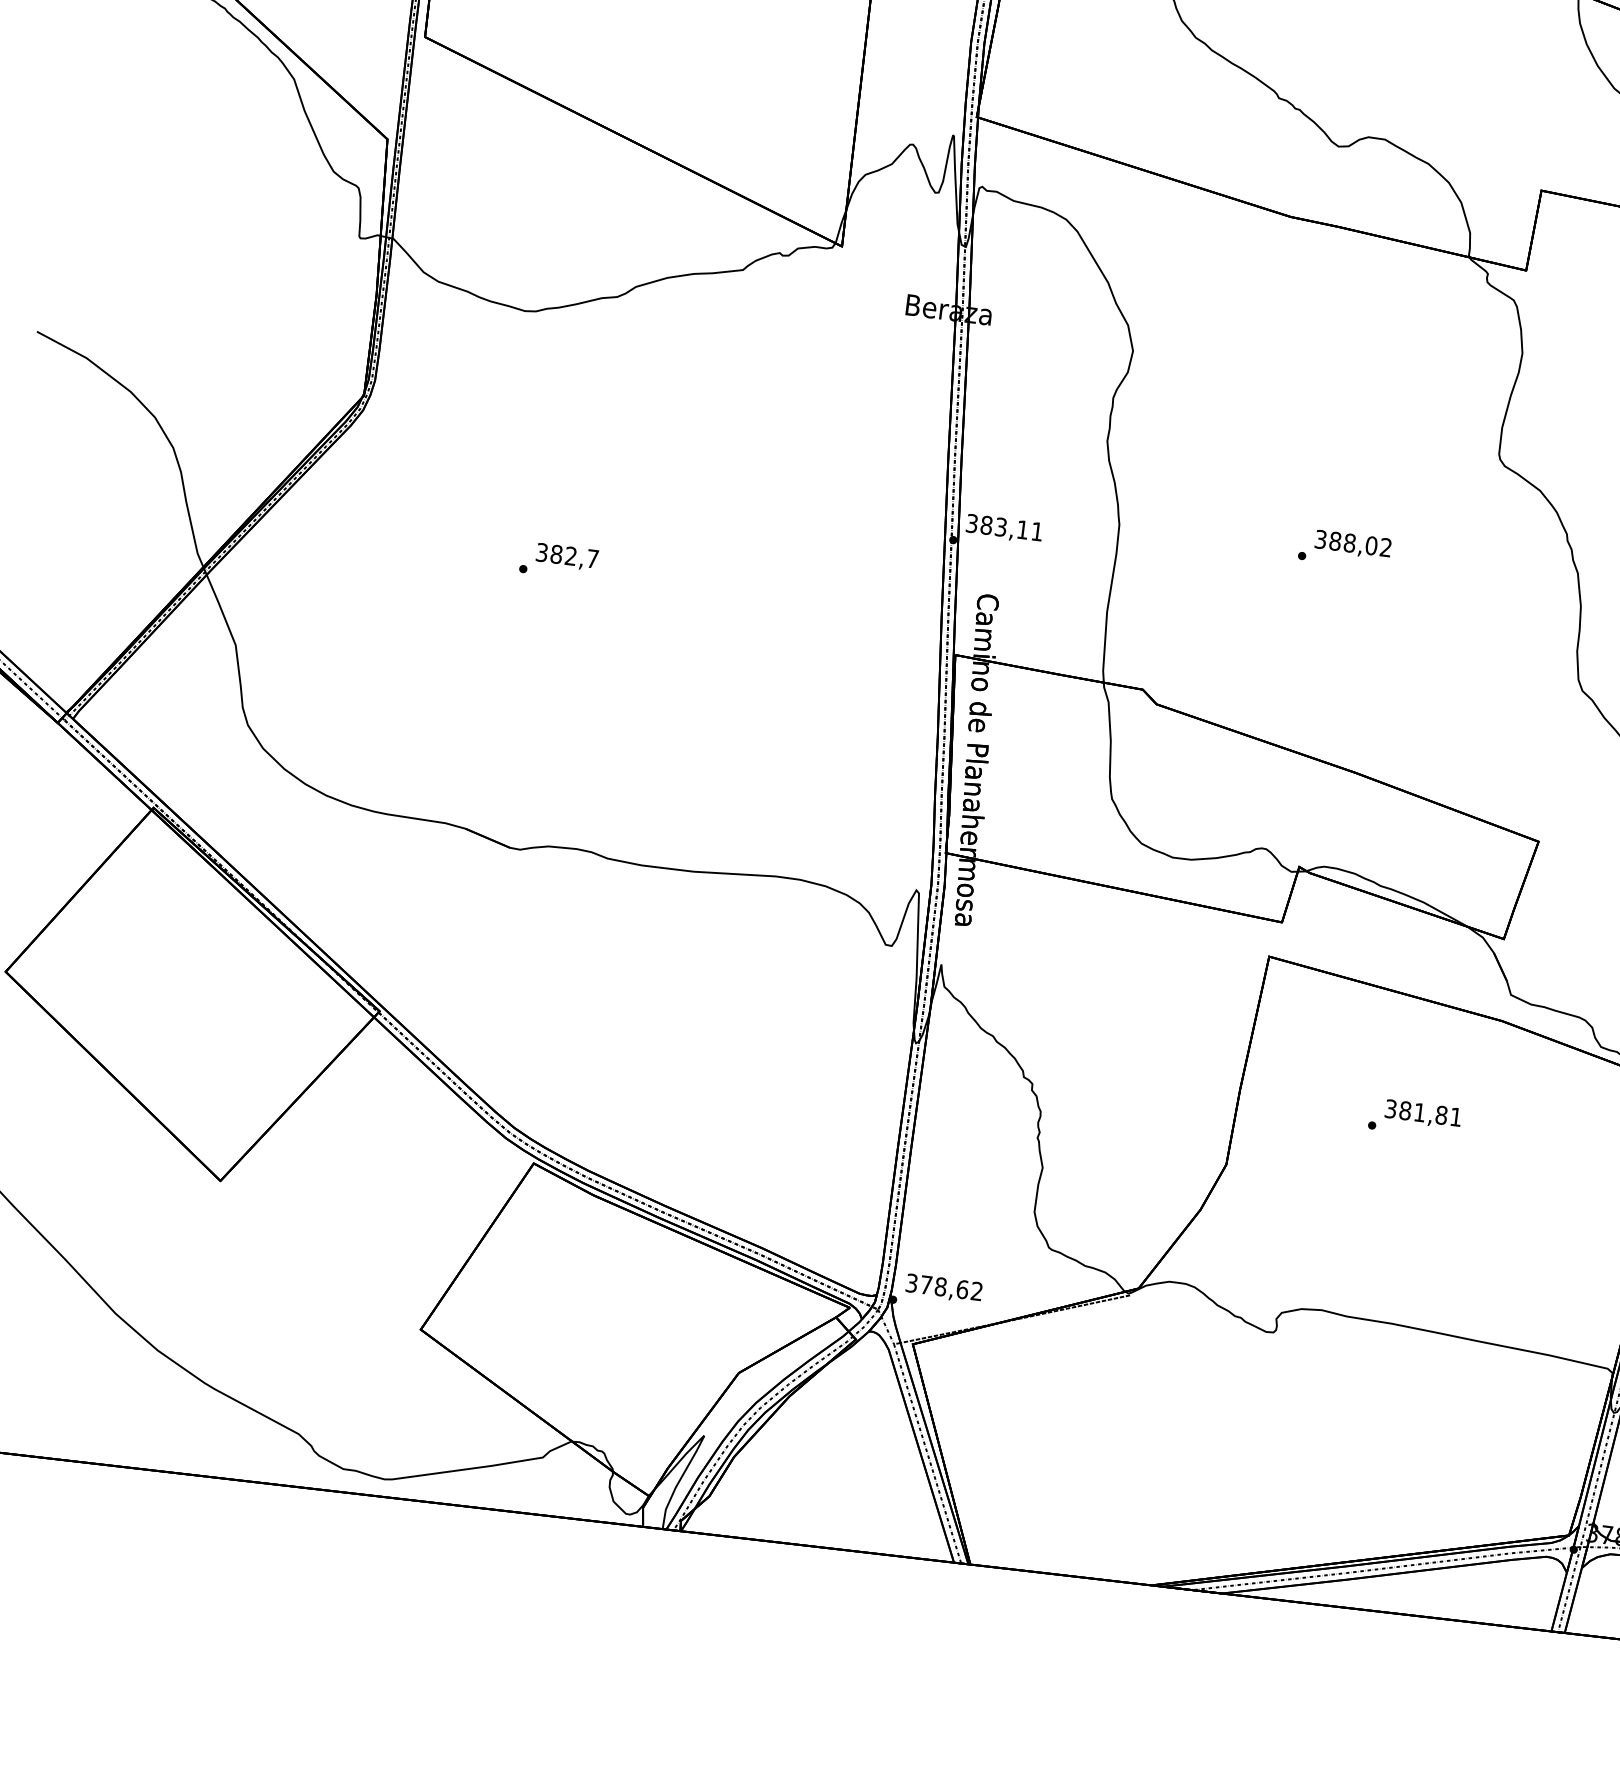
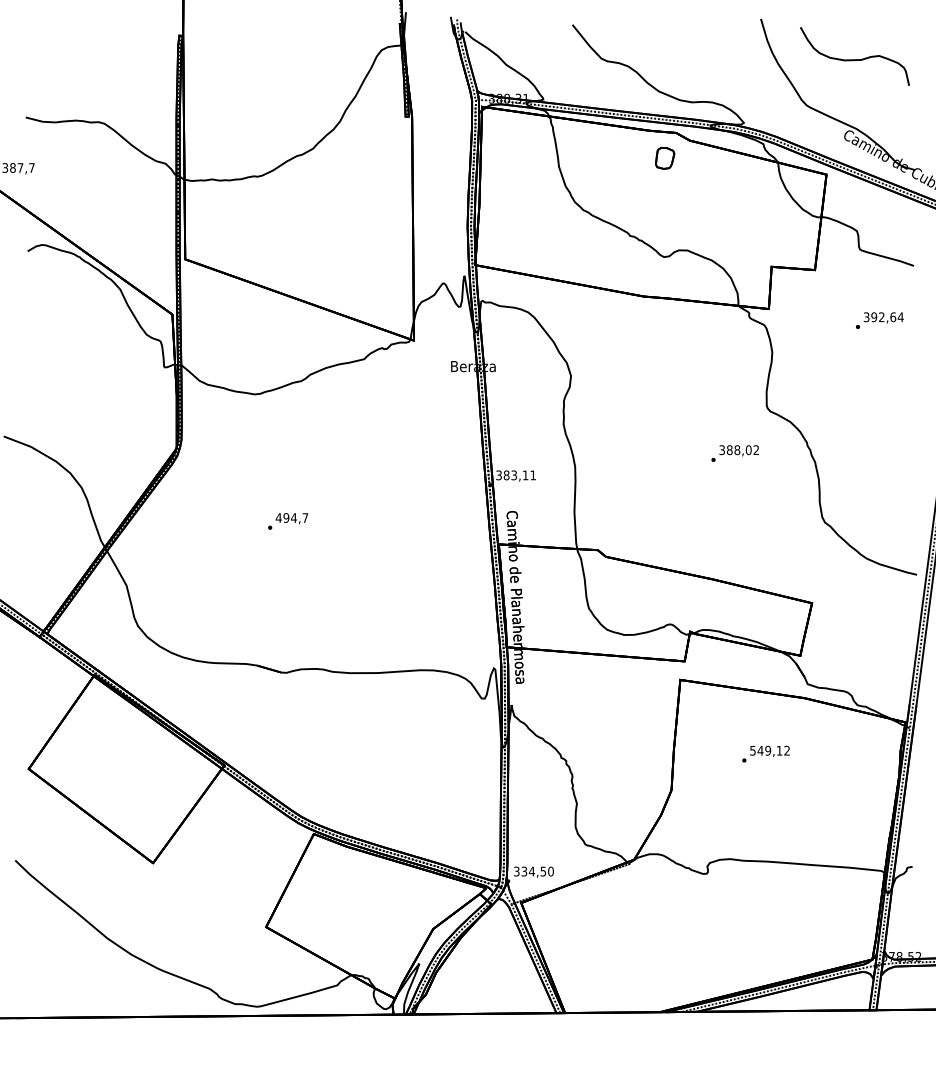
text: (1343, 548) -> (734, 453), moved
text: (556, 553) -> (286, 517), 382,7 -> 494,7
text: (1422, 1112) -> (769, 750), 381,81 -> 549,12
text: (951, 1288) -> (537, 871), 378,62 -> 334,50

